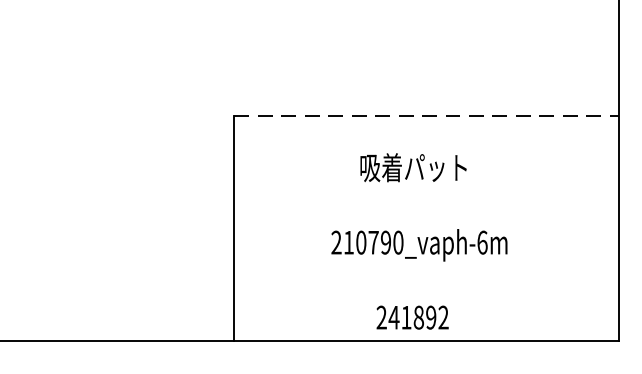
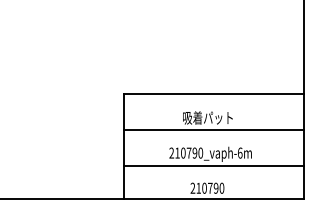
line: (427, 115) -> (214, 93), dashed -> solid
line: (425, 192) -> (213, 129), added
line: (425, 271) -> (213, 166), added
text: (419, 315) -> (210, 187), 241892 -> 210790

